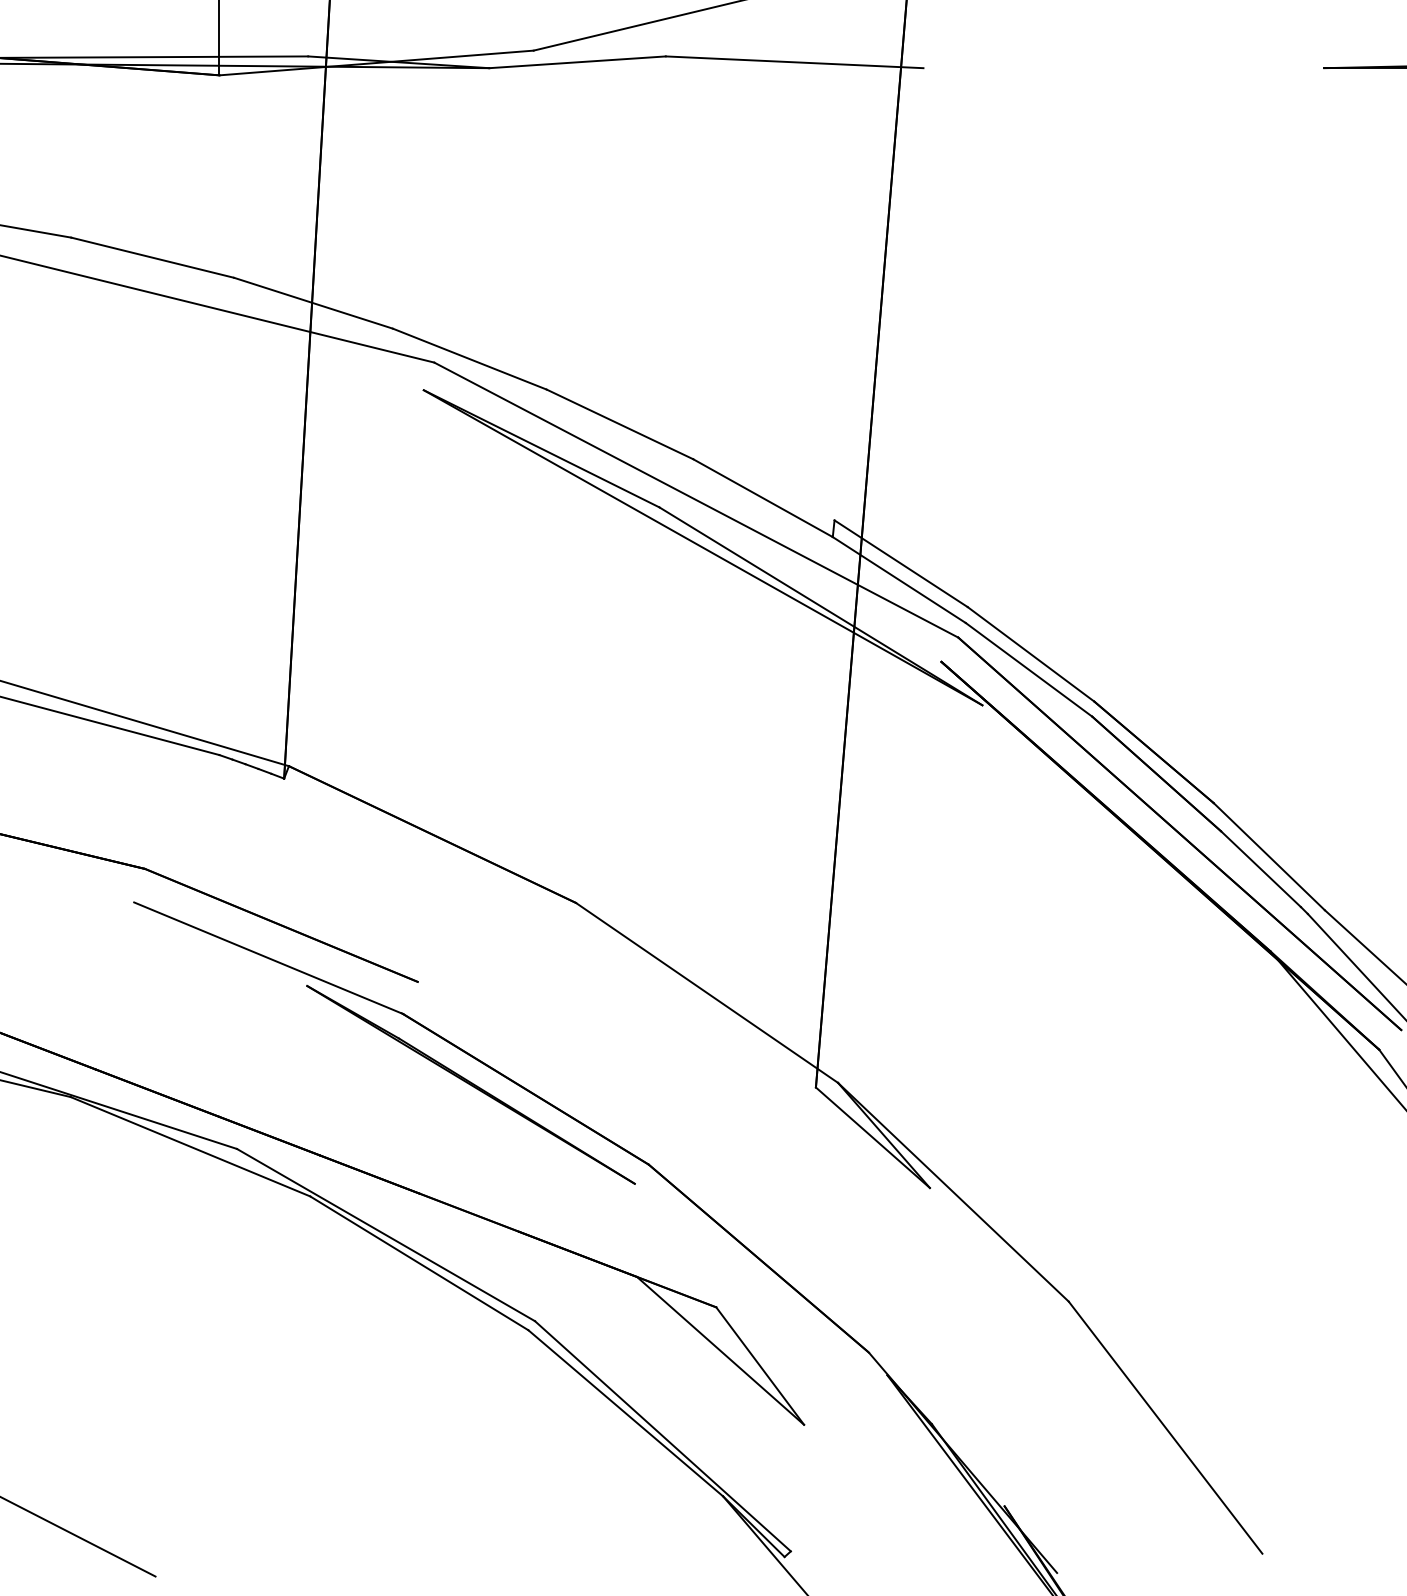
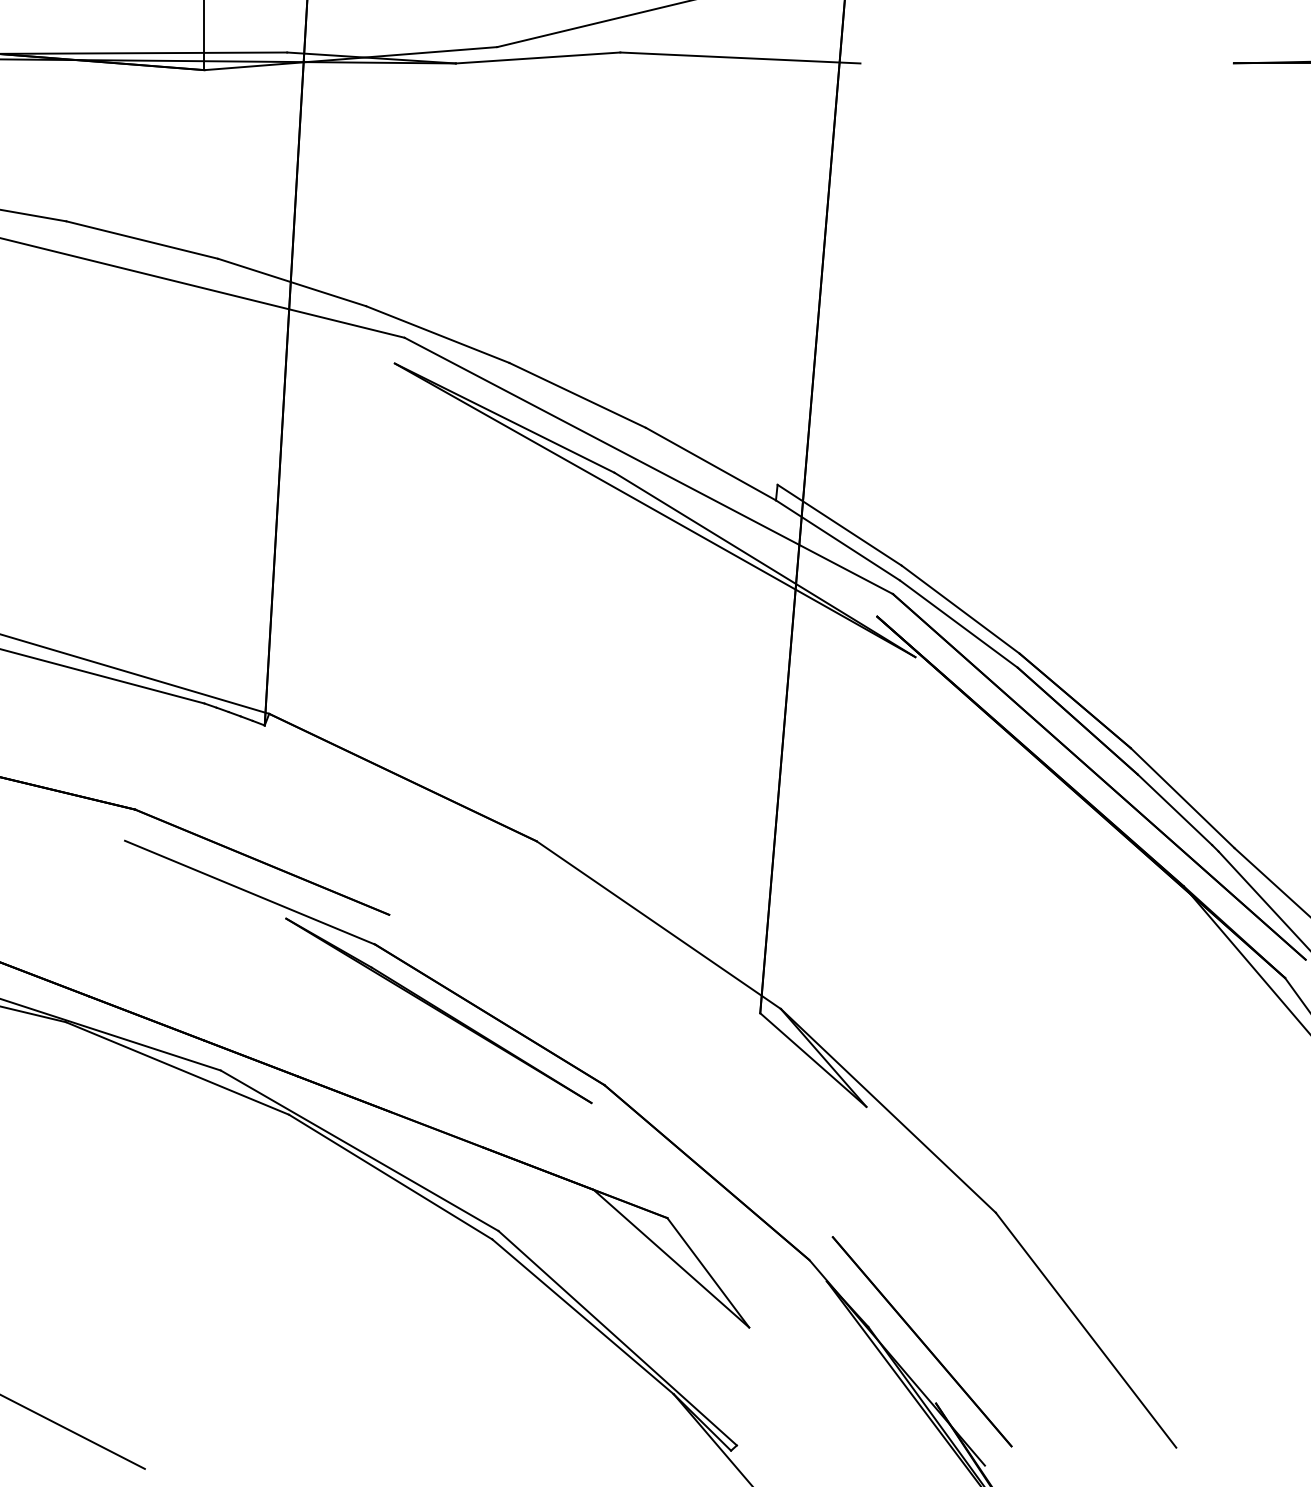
line: (988, 1439) -> (921, 1341), added

